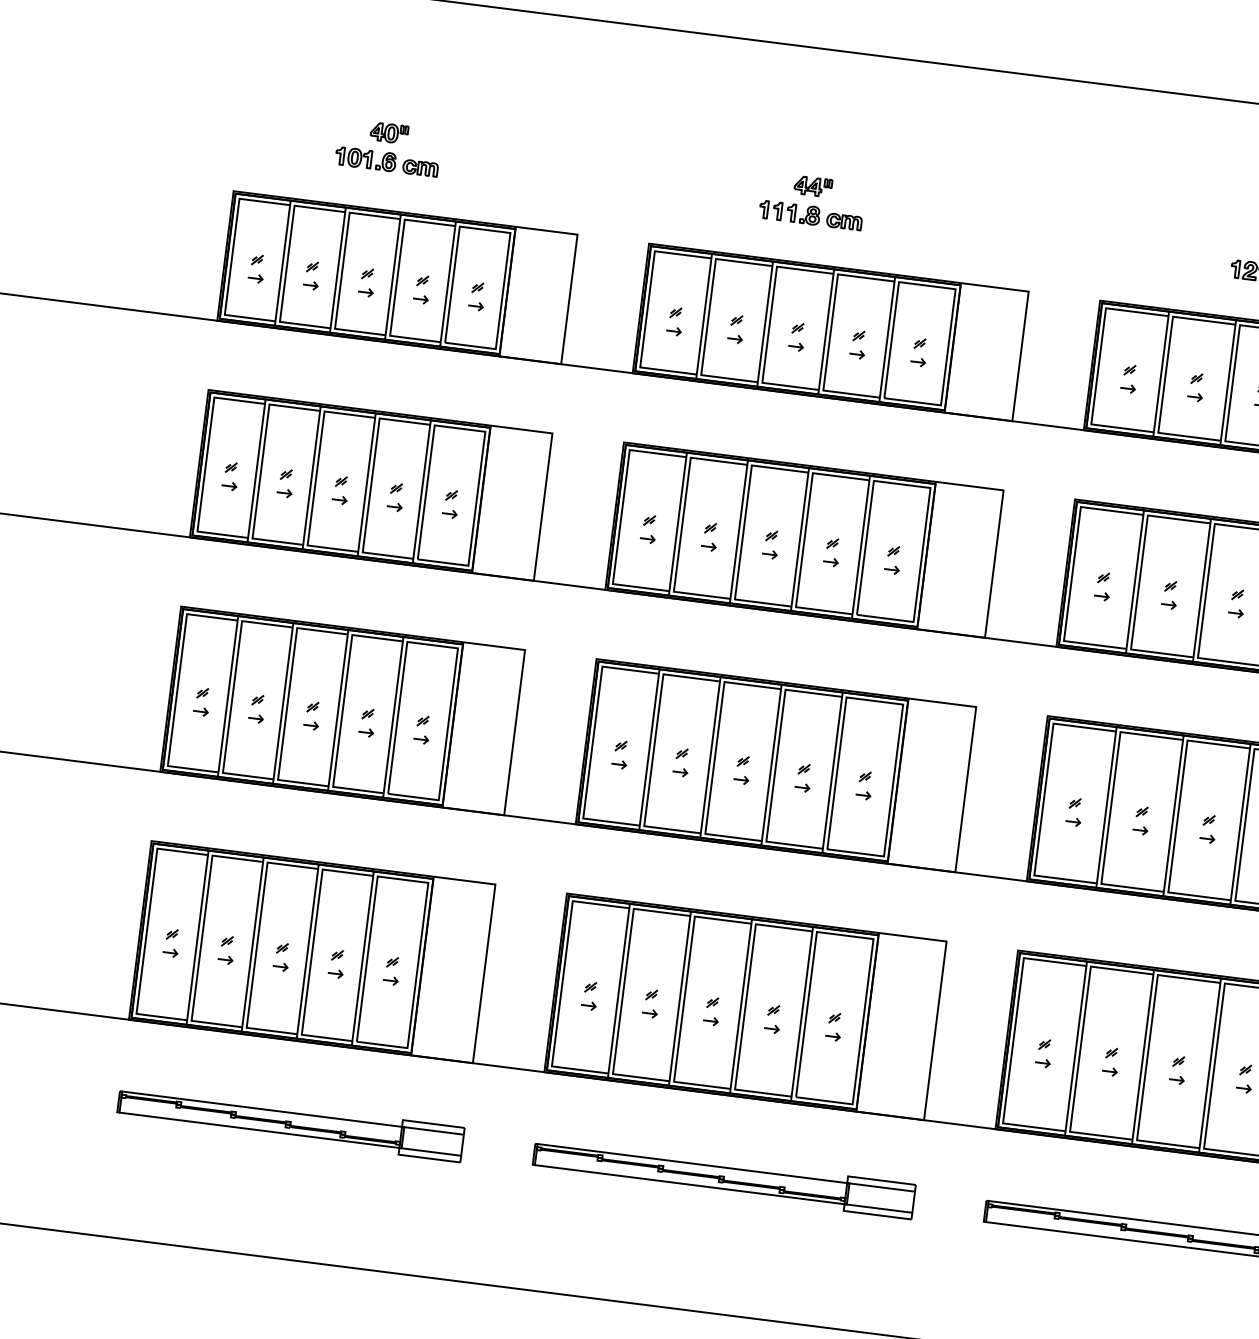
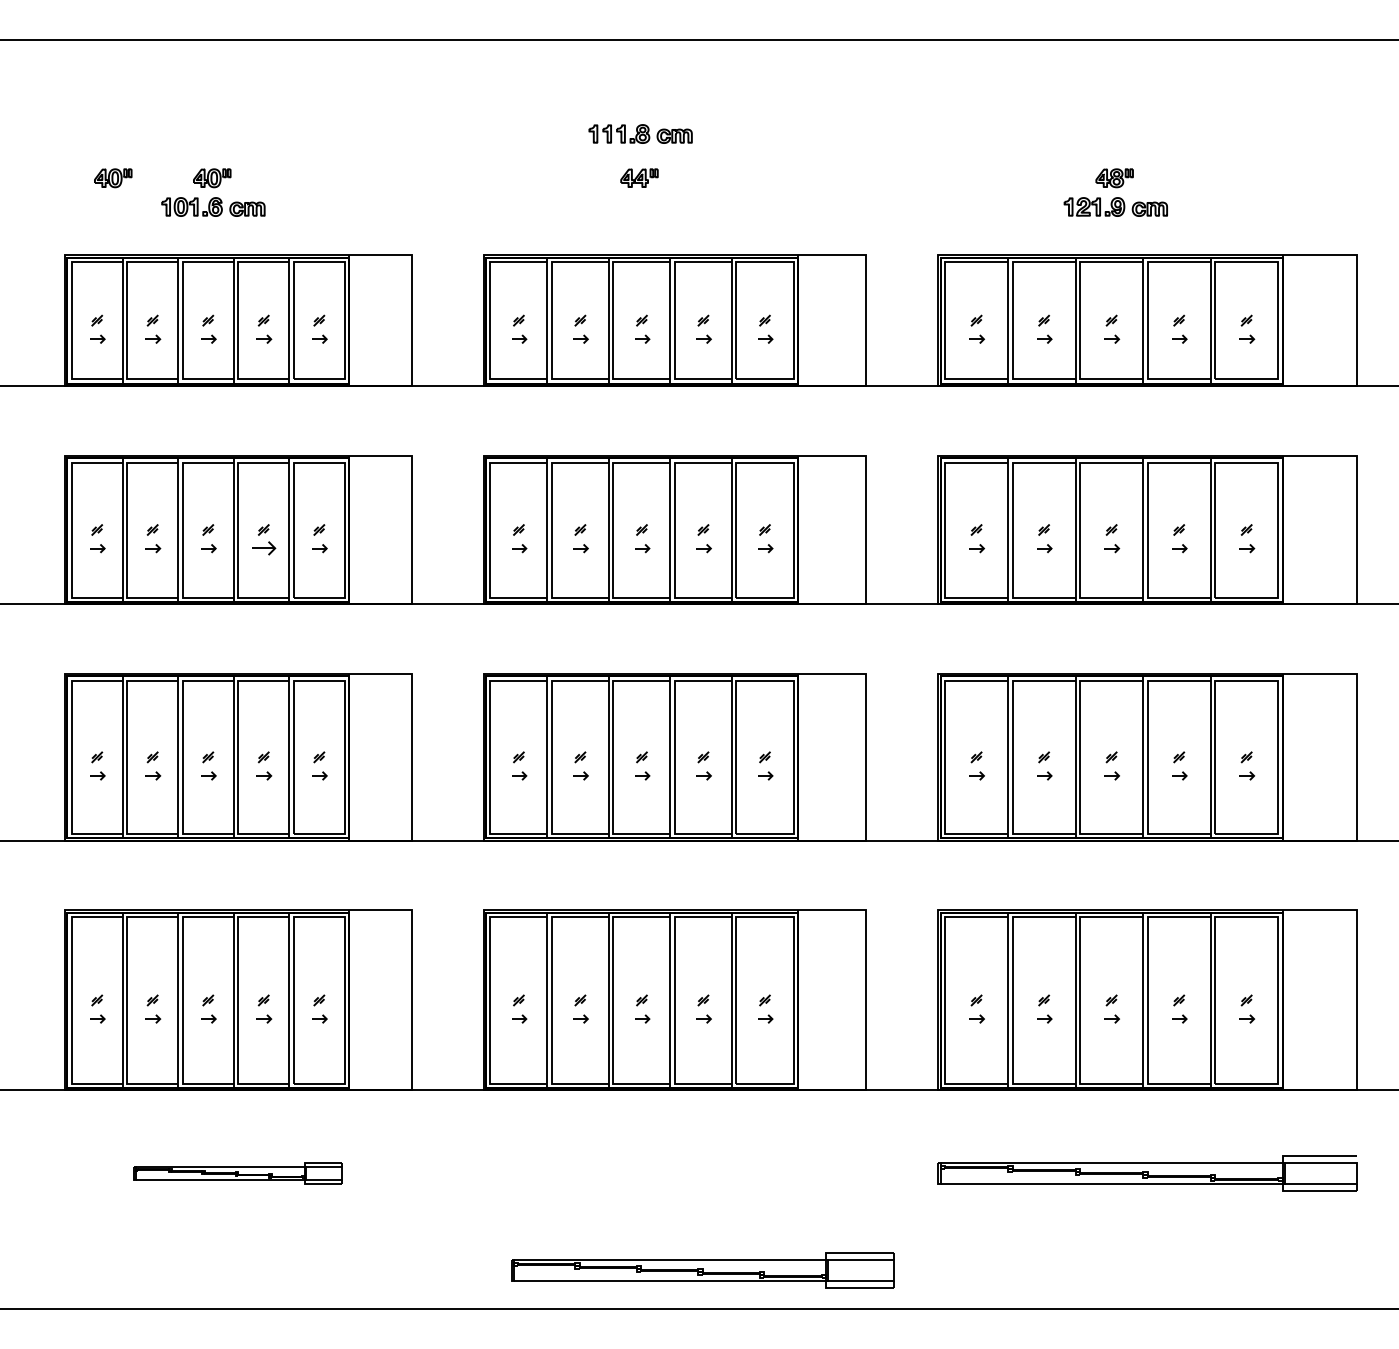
part: (291, 121) -> (113, 178), added
part: (810, 214) -> (640, 133), moved
part: (394, 507) -> (264, 548), size x1.6
part: (290, 1123) -> (238, 1173), size x0.6
part: (723, 1178) -> (702, 1270), moved

